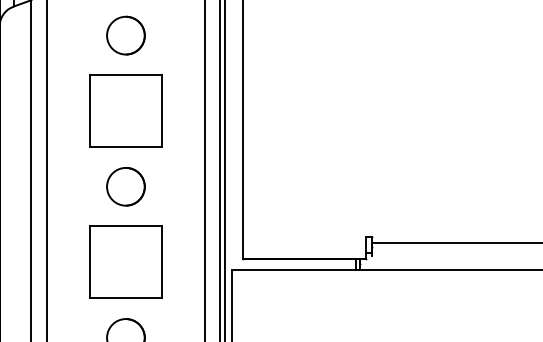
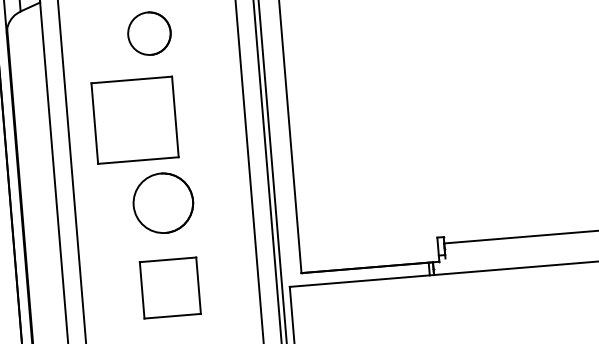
part: (125, 110) -> (134, 119), moved
circle: (125, 186) -> (162, 203), size x1.4
part: (125, 261) -> (169, 287), size x0.7

